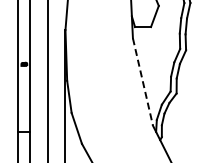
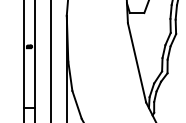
line: (142, 82) -> (136, 63), dashed -> solid

